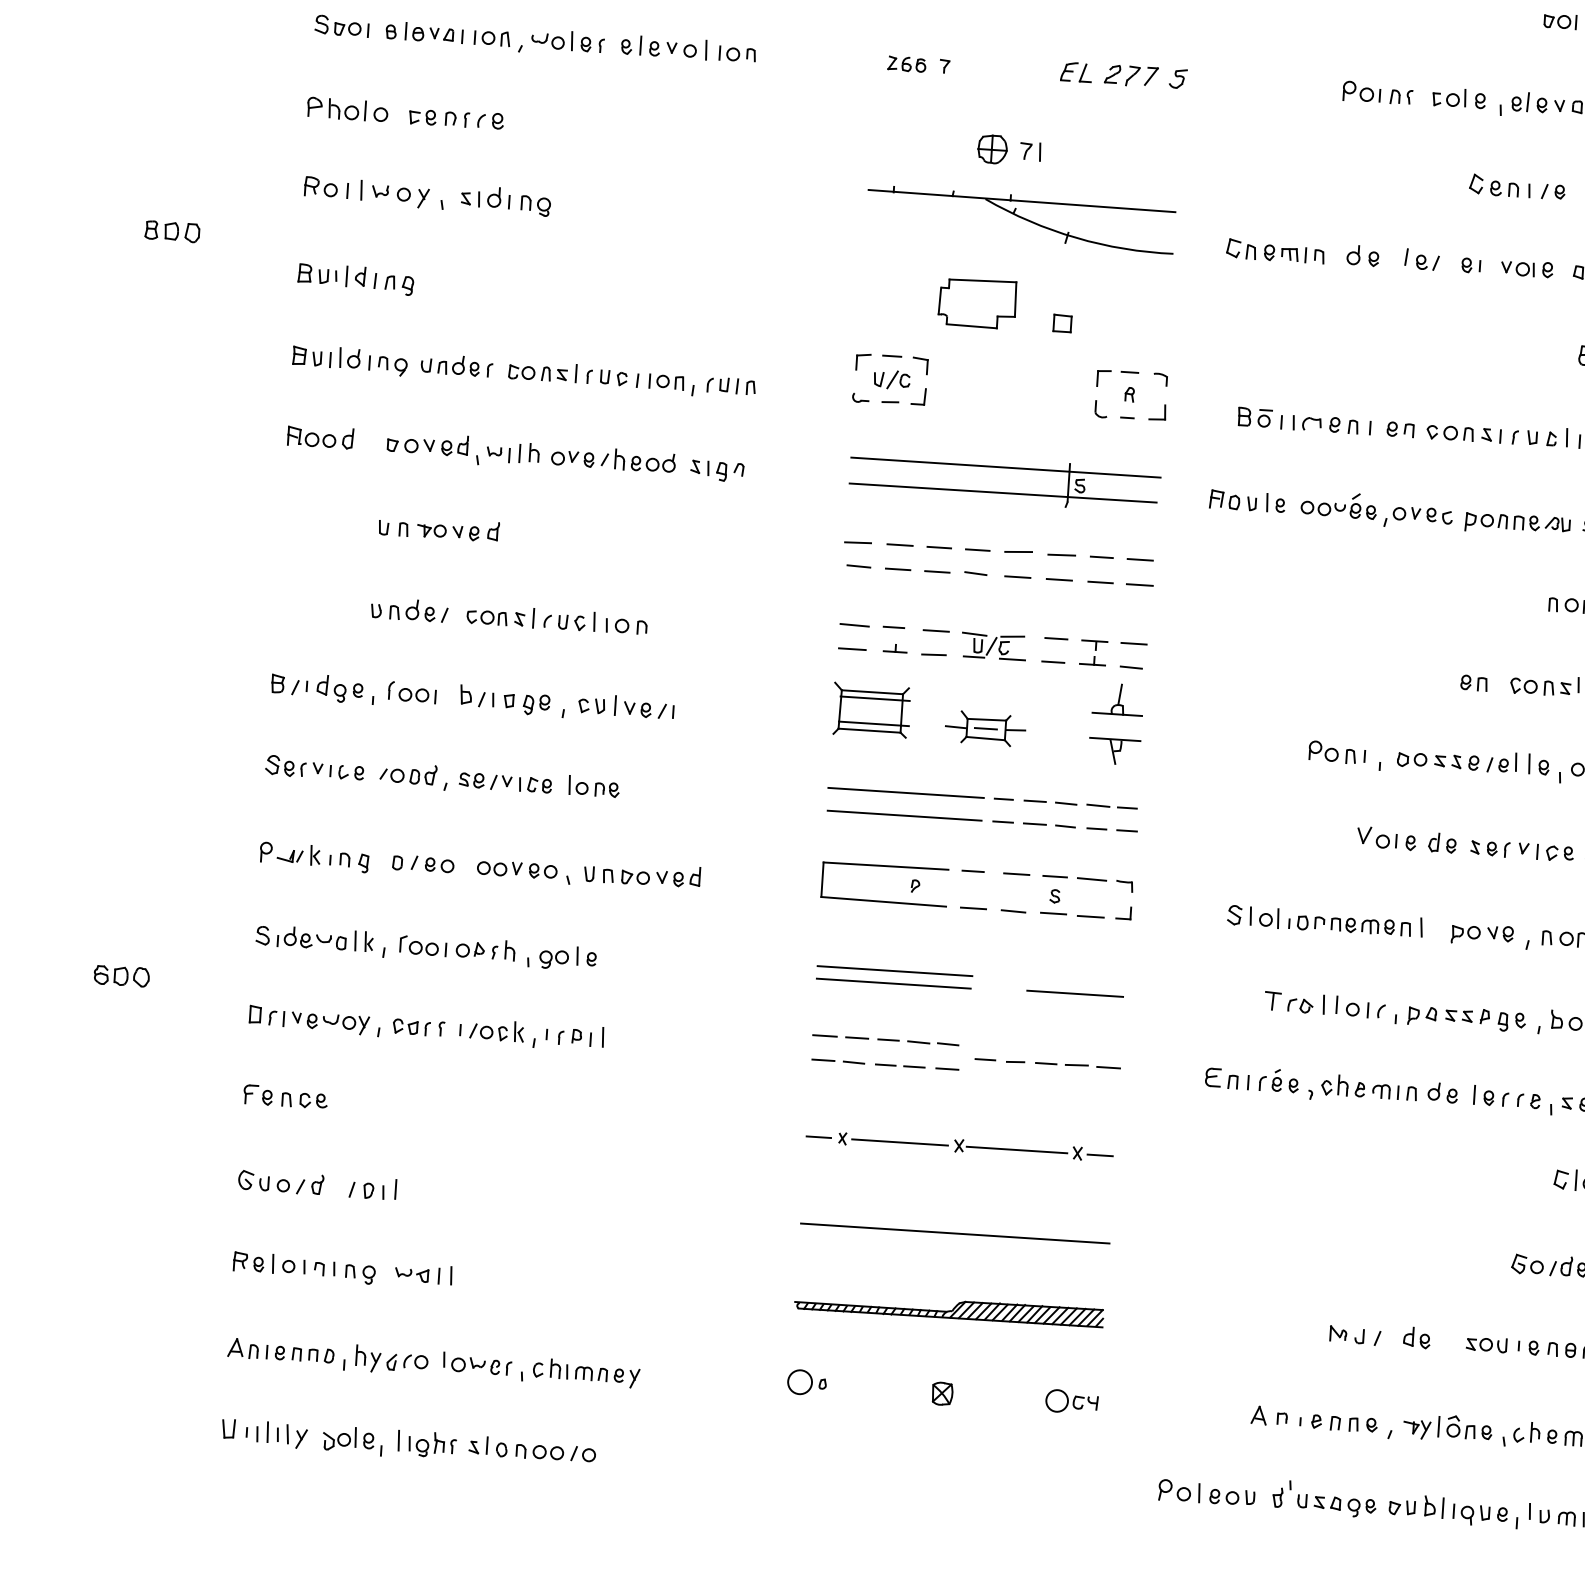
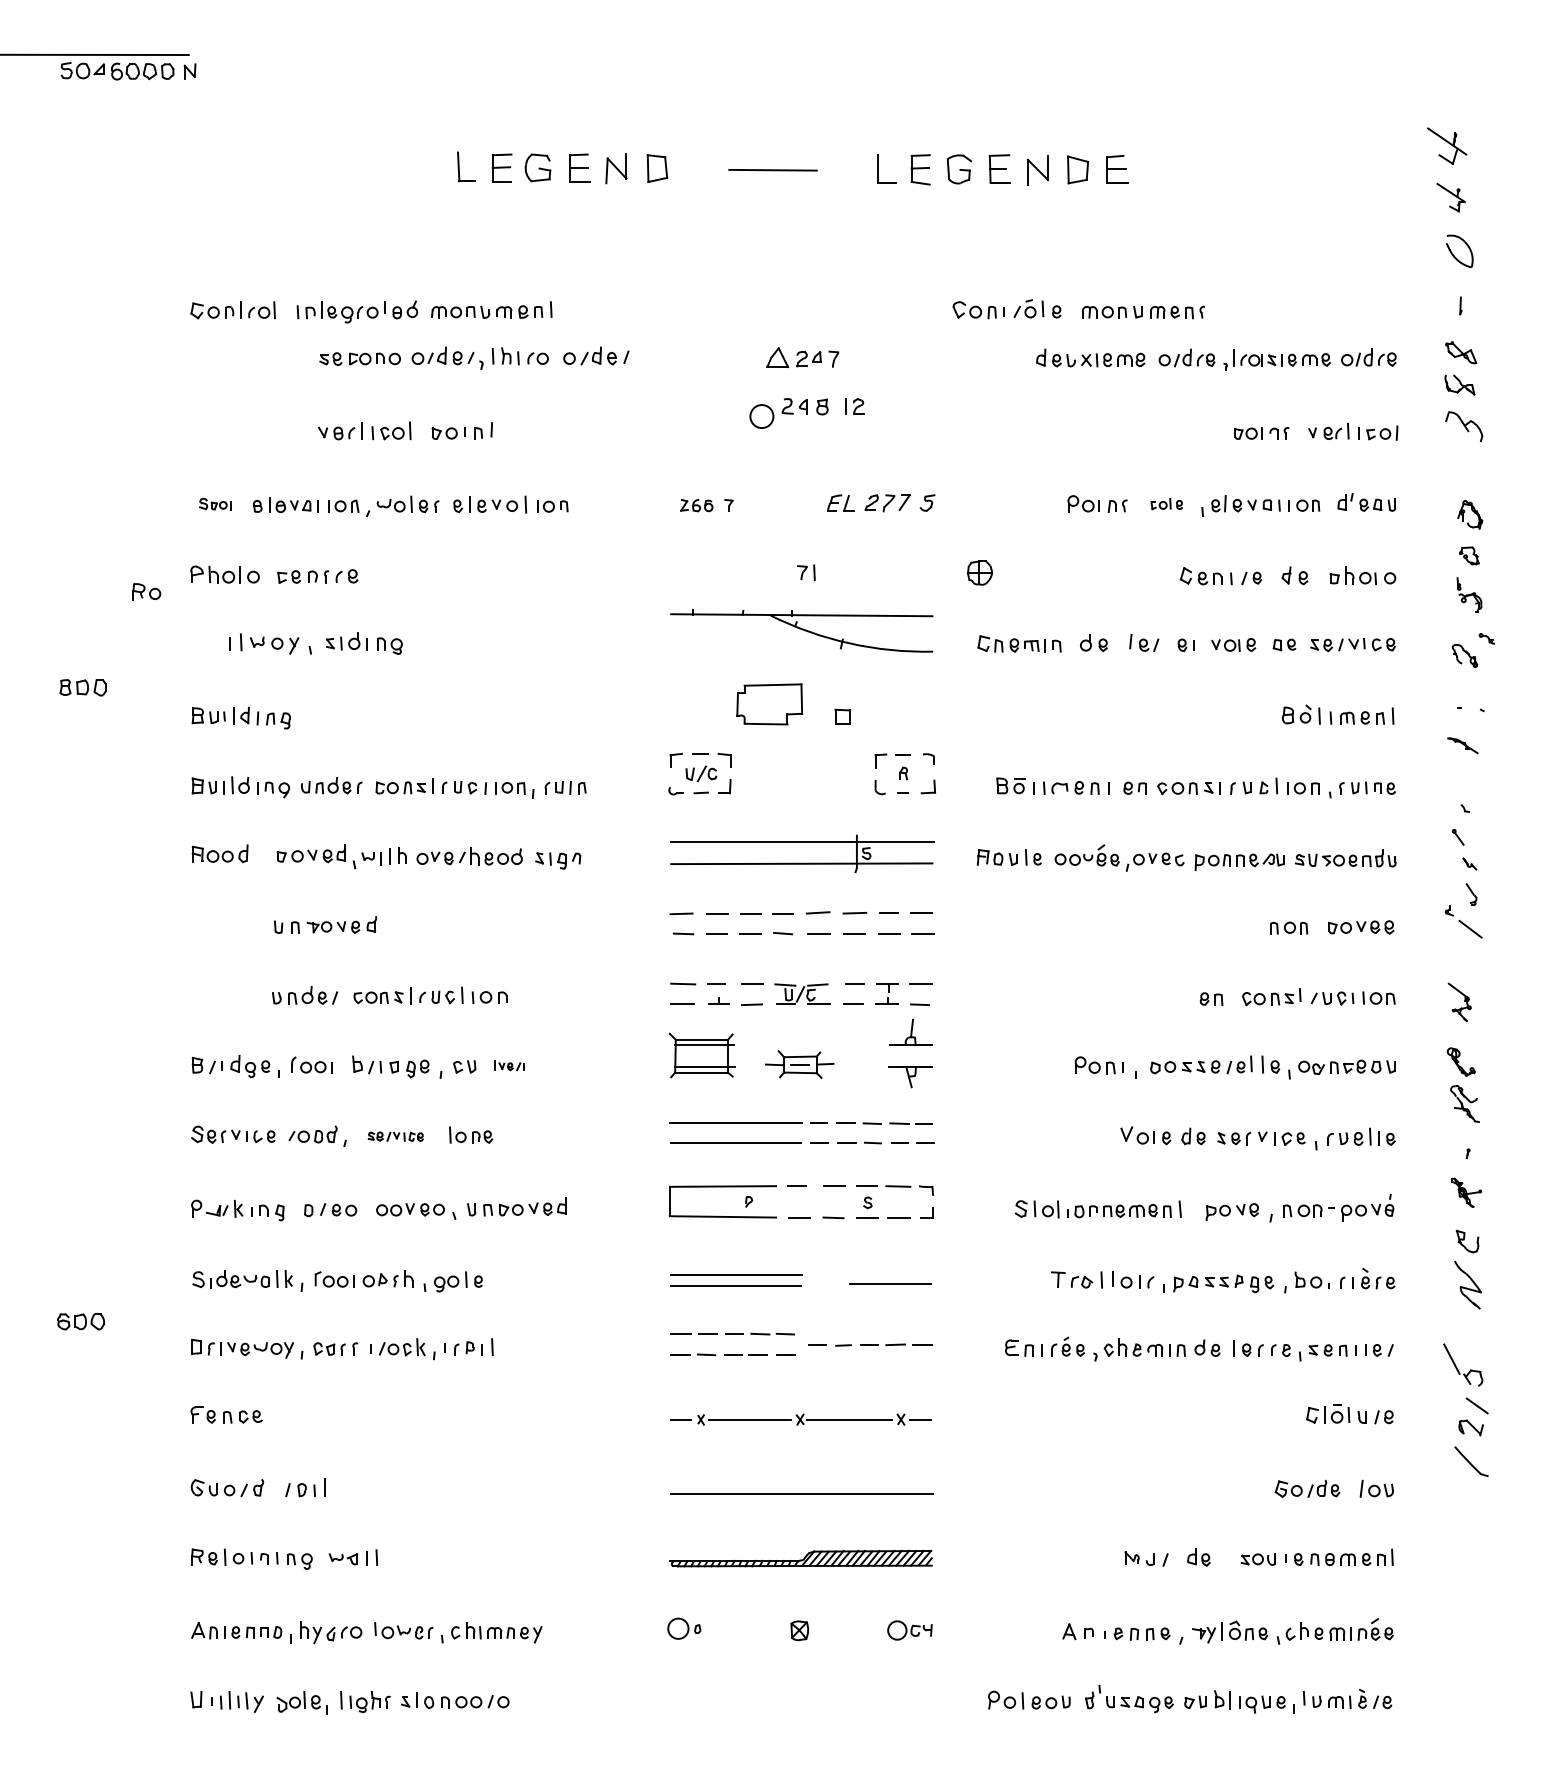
part: (341, 25) -> (215, 503), size x0.7
part: (1458, 97) -> (1166, 503), size x0.7
part: (992, 148) -> (979, 572), moved
part: (320, 186) -> (146, 591), moved
part: (644, 707) -> (509, 1065), size x0.6
part: (505, 782) -> (395, 1136), size x0.7

